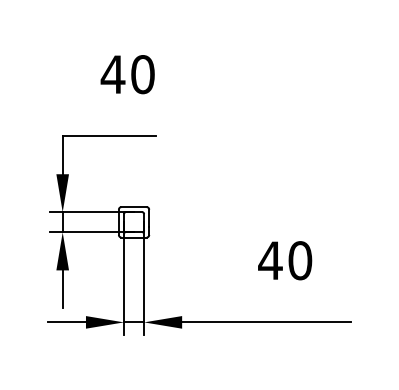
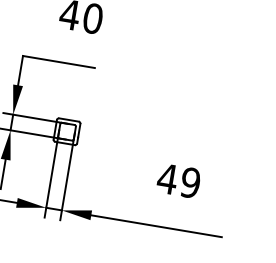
text: (300, 260) -> (190, 182), 40 -> 49

